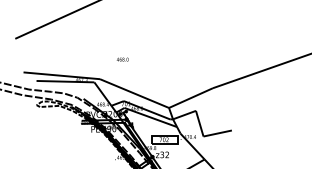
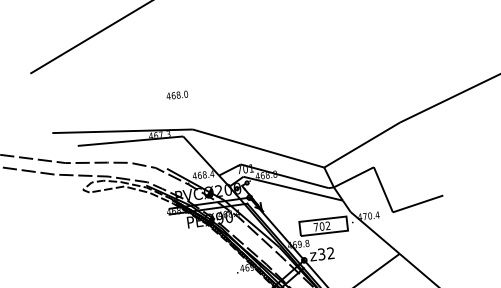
text: (122, 59) -> (176, 95), moved

